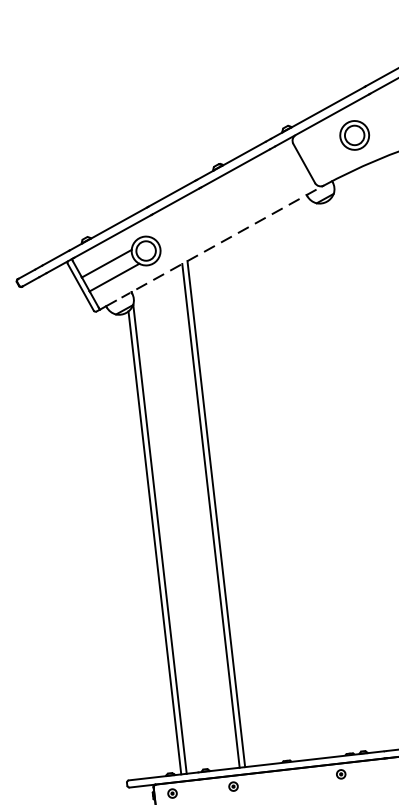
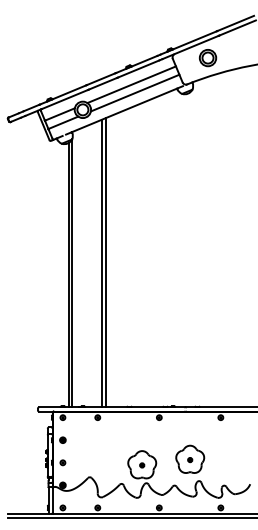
line: (226, 196) -> (131, 84), added
line: (232, 210) -> (134, 92), added
line: (219, 243) -> (124, 110), dashed -> solid

